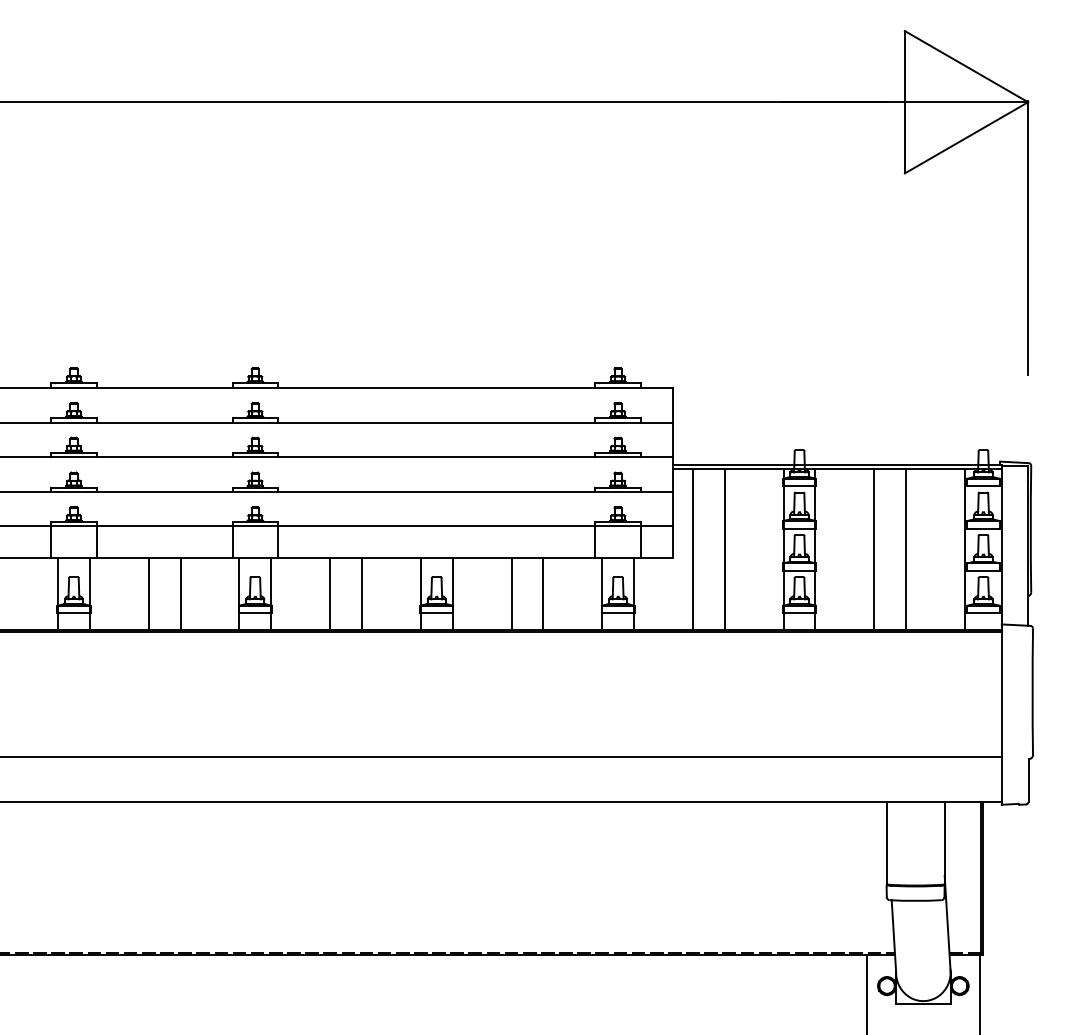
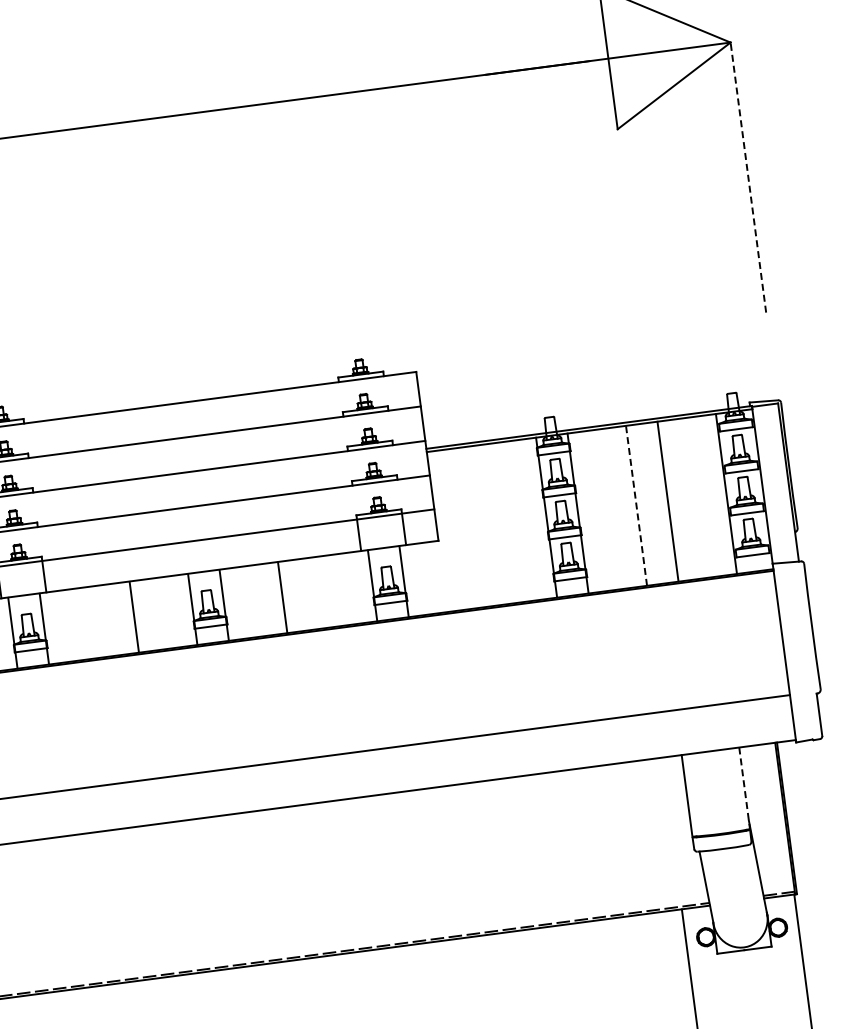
line: (1028, 237) -> (748, 176), solid -> dashed
line: (692, 548) -> (456, 528), removed
line: (724, 548) -> (487, 524), removed
line: (874, 549) -> (636, 506), solid -> dashed
line: (330, 593) -> (103, 620), removed
line: (543, 593) -> (314, 592), removed
line: (944, 843) -> (744, 788), solid -> dashed

